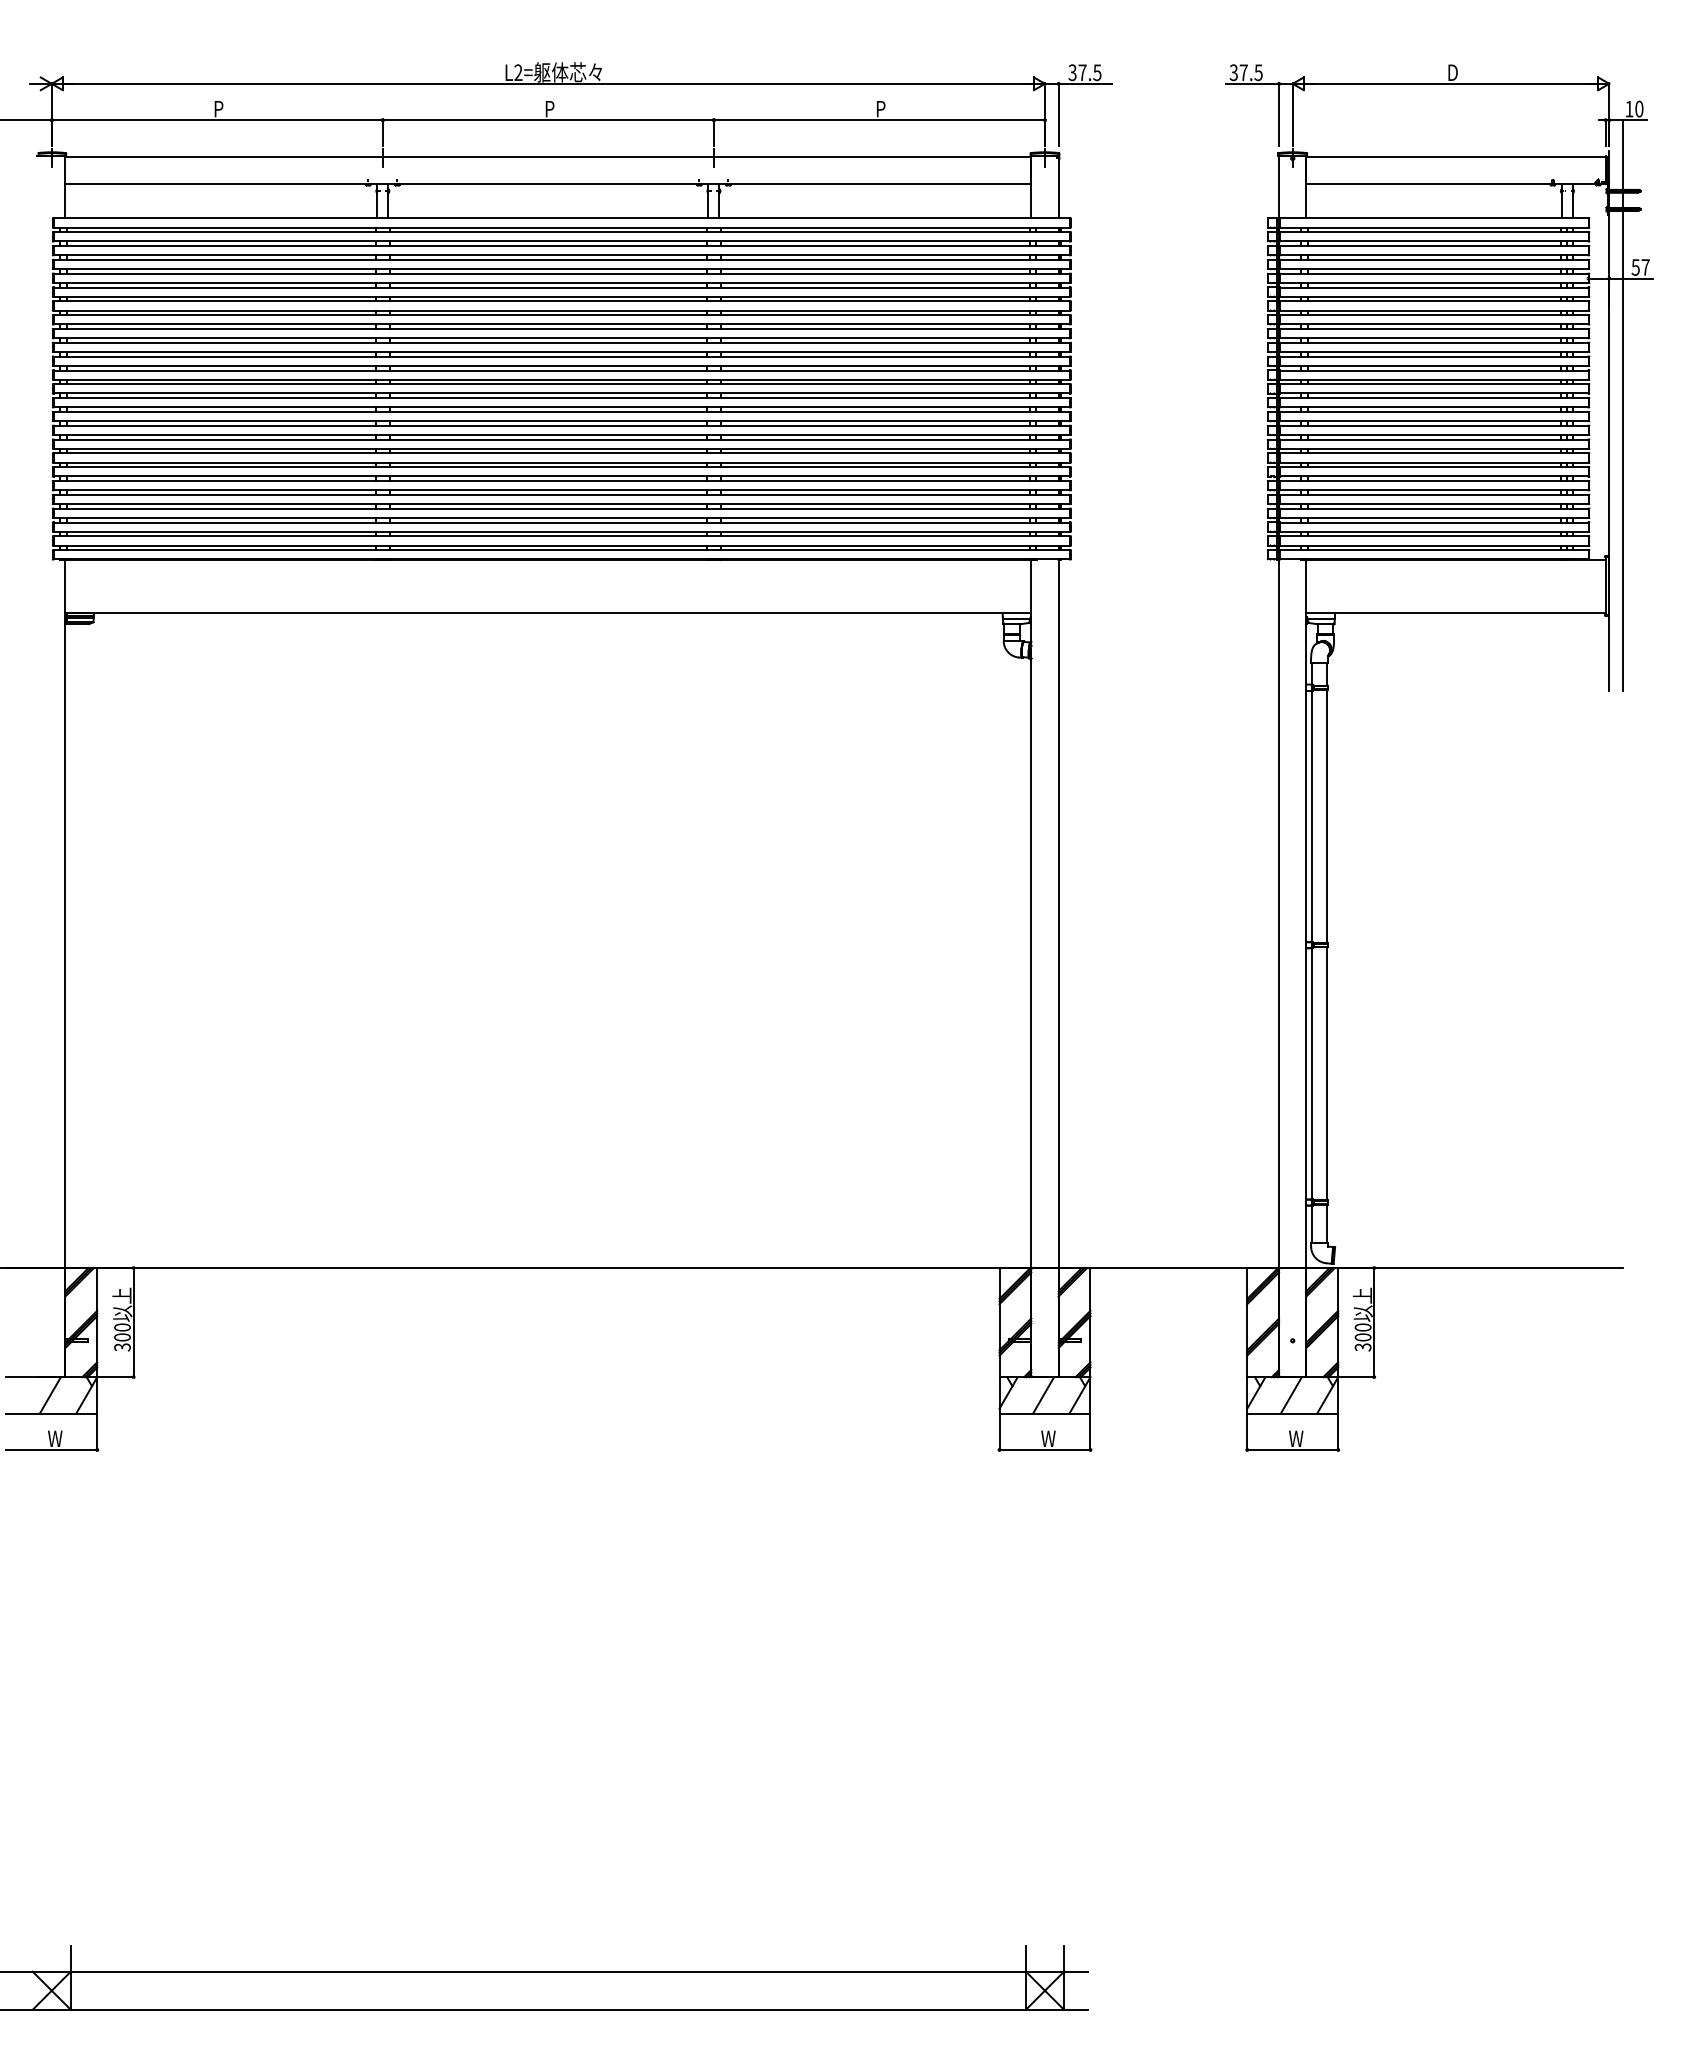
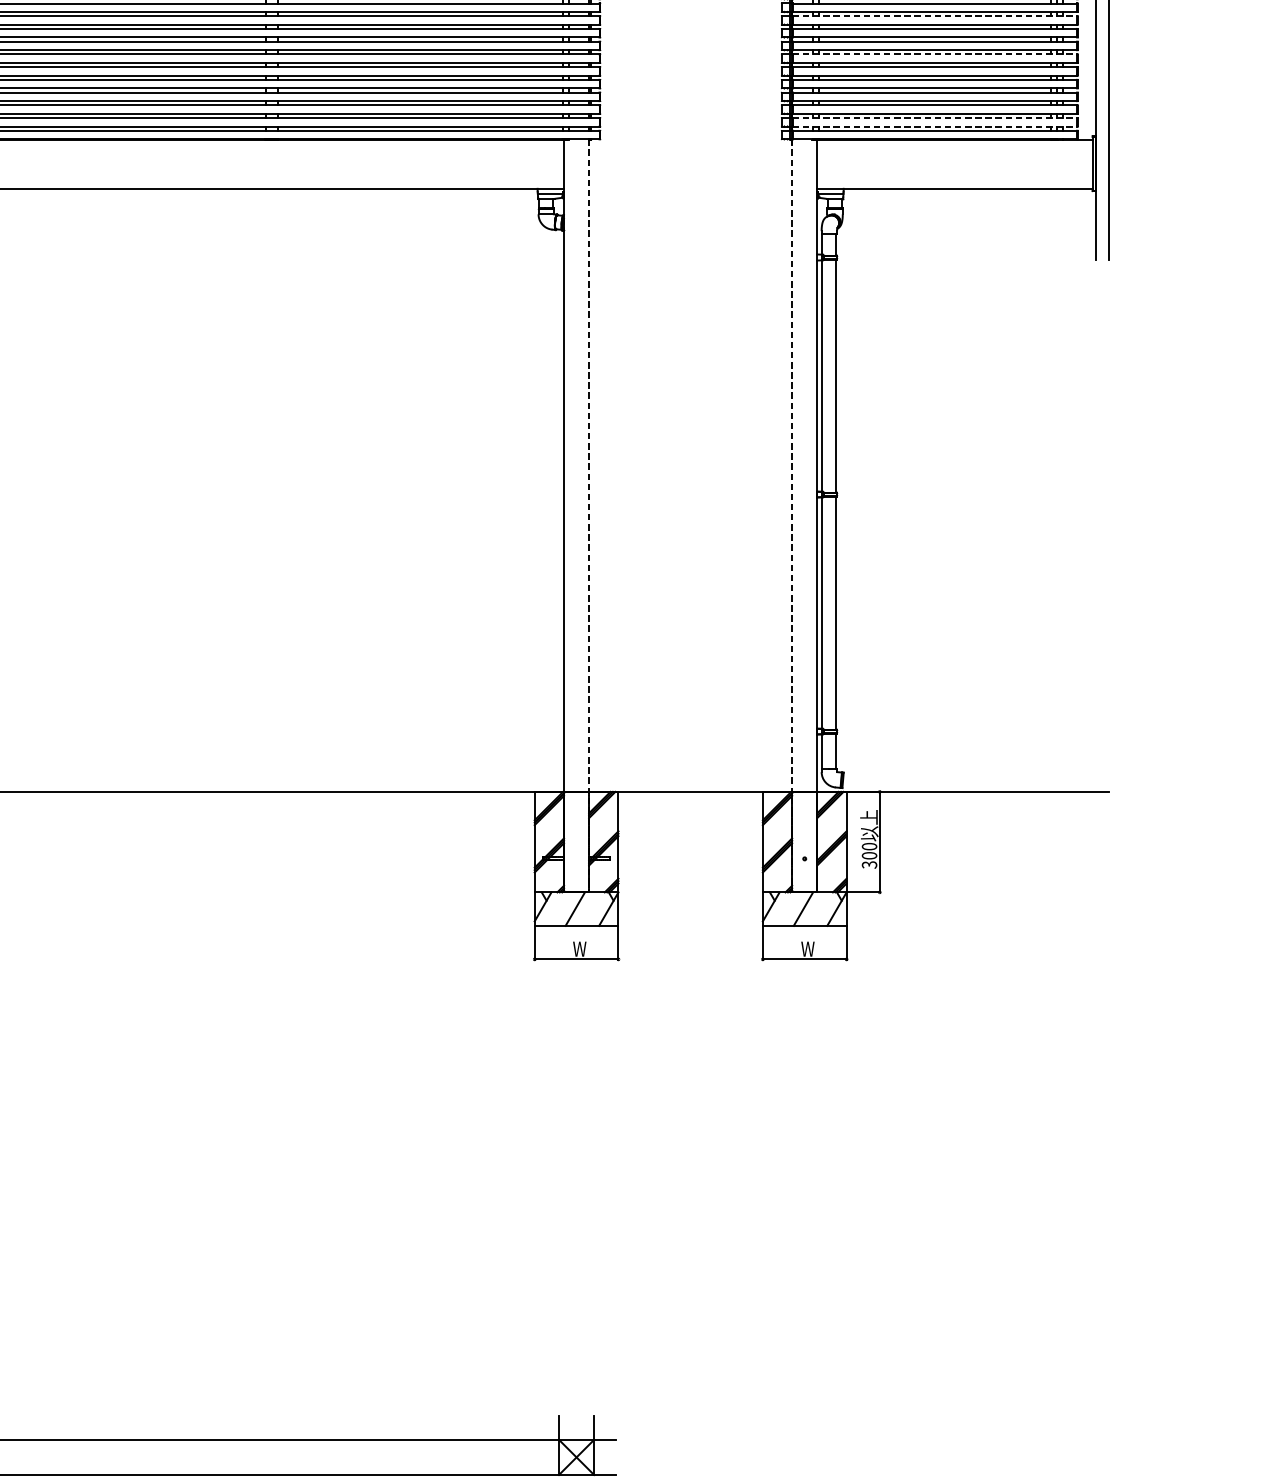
line: (1434, 425) -> (935, 15), solid -> dashed
line: (1434, 467) -> (935, 54), solid -> dashed
line: (1434, 536) -> (935, 118), solid -> dashed
line: (1434, 545) -> (935, 126), solid -> dashed
line: (1058, 968) -> (589, 516), solid -> dashed
line: (1279, 968) -> (792, 516), solid -> dashed

